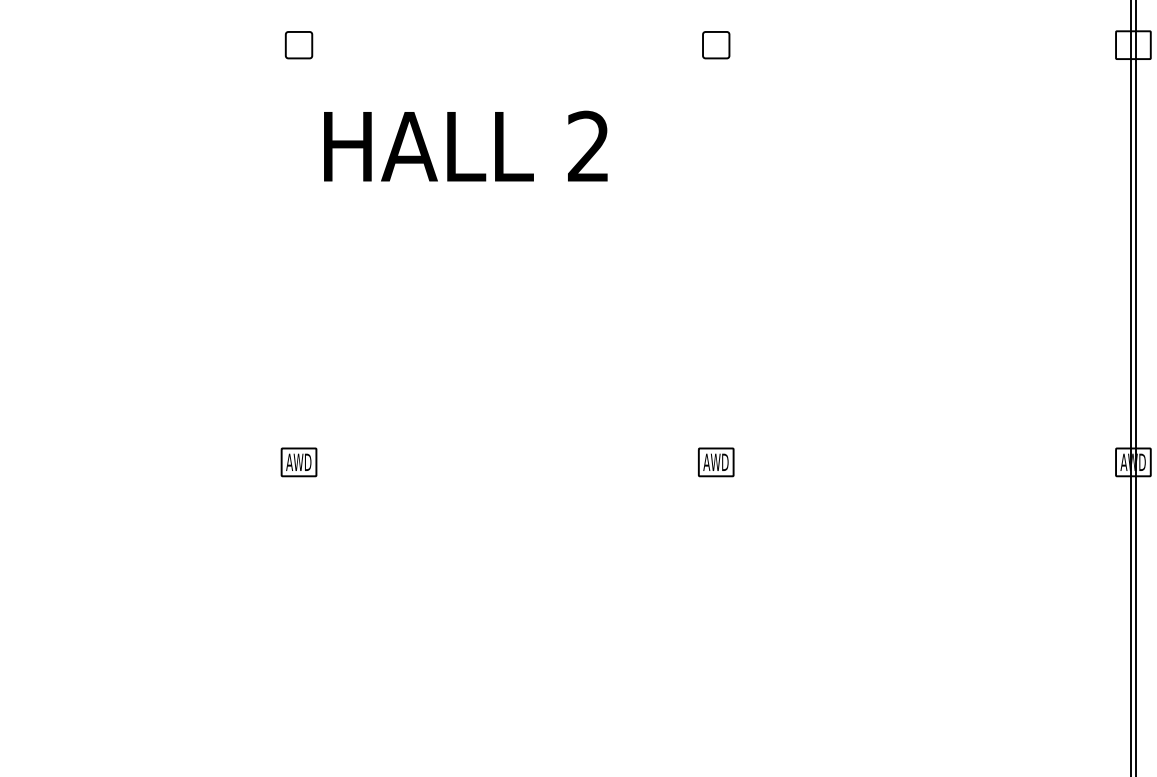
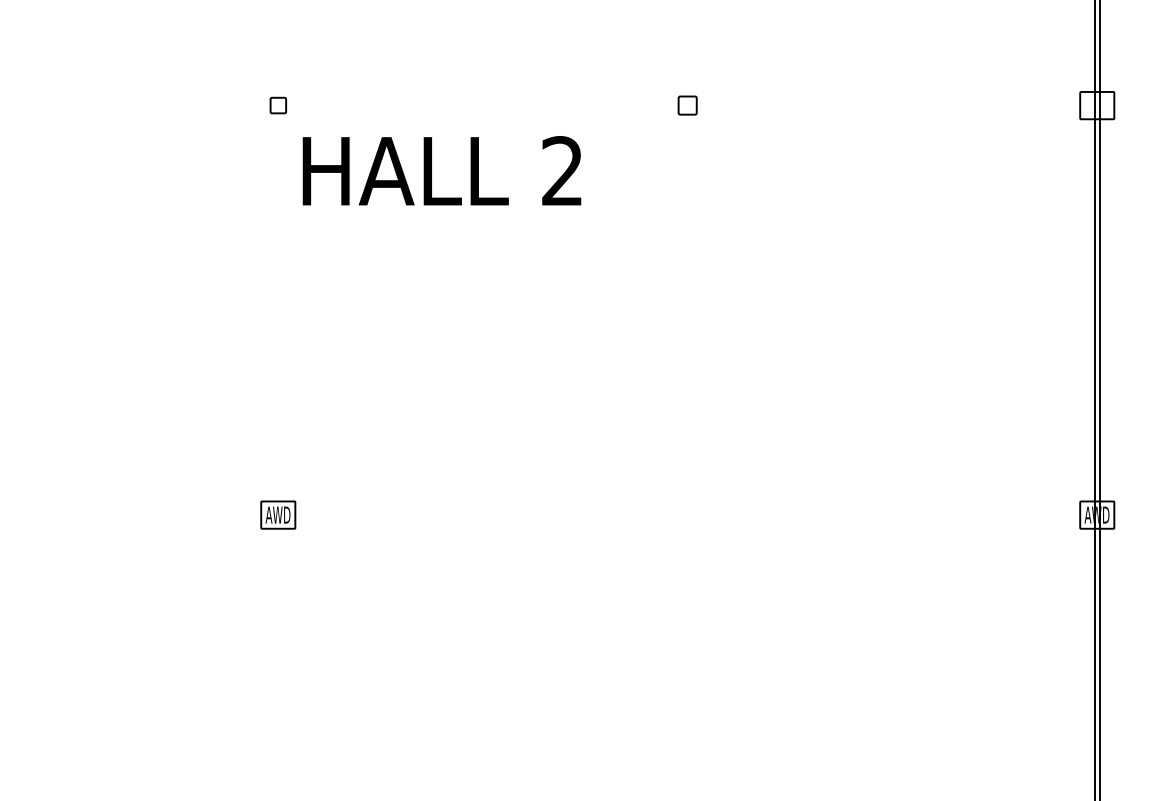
part: (299, 45) -> (278, 105), size x0.6
part: (715, 45) -> (687, 105), size x0.7
text: (465, 145) -> (441, 170), moved
part: (715, 461) -> (687, 514), removed

